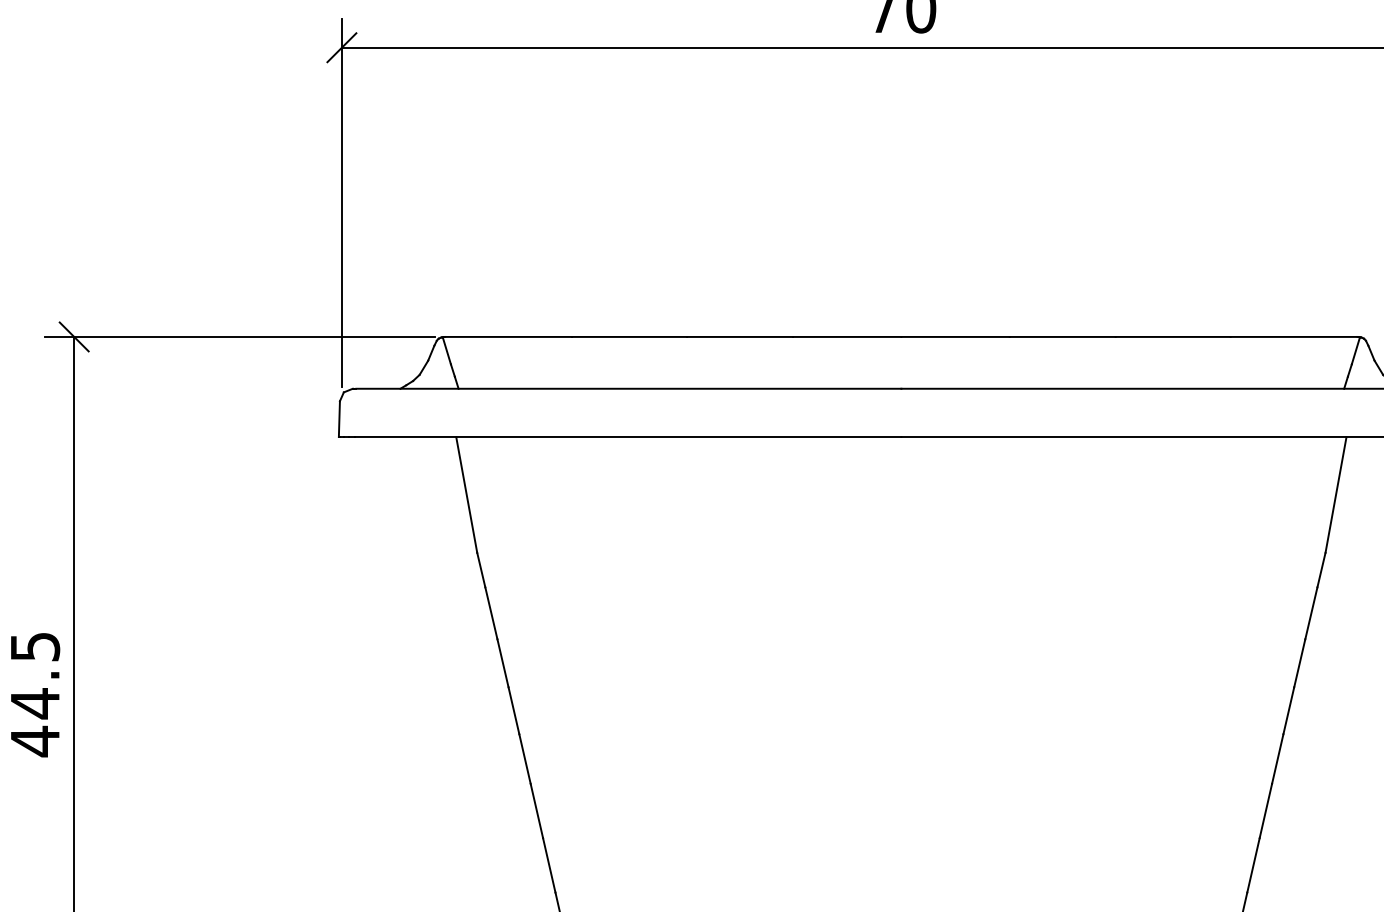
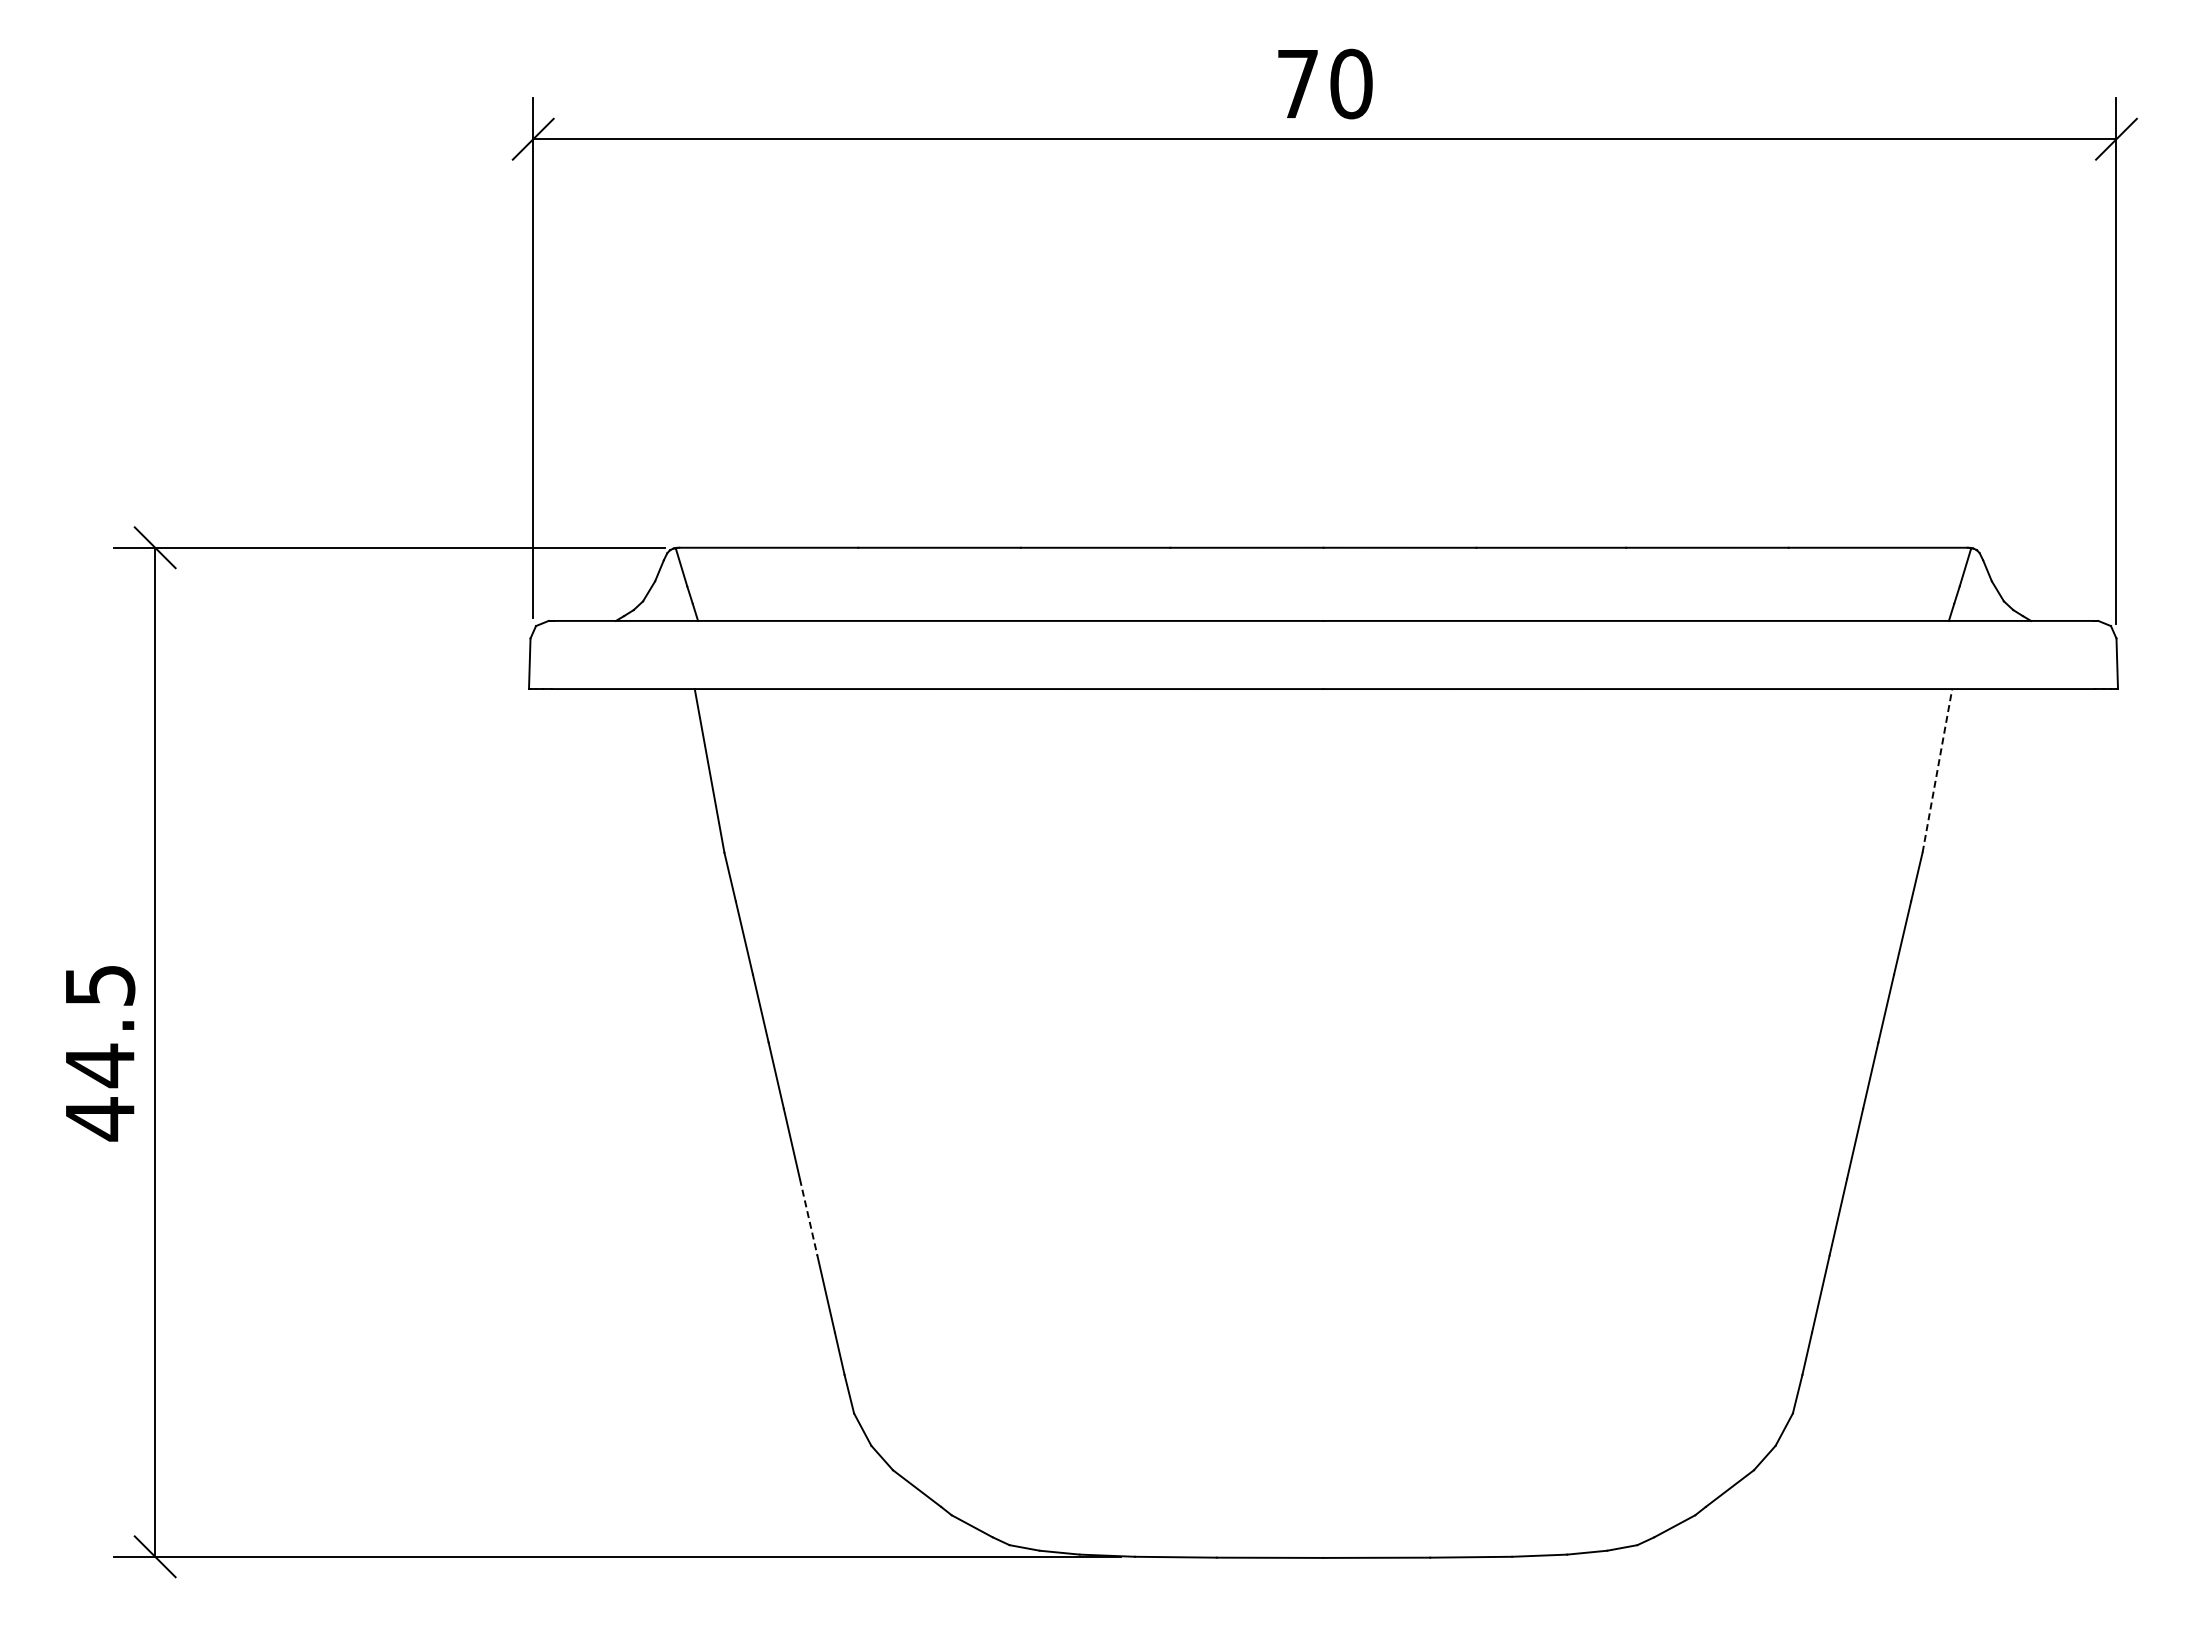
line: (1336, 494) -> (1937, 770), solid -> dashed
line: (536, 811) -> (808, 1217), solid -> dashed

